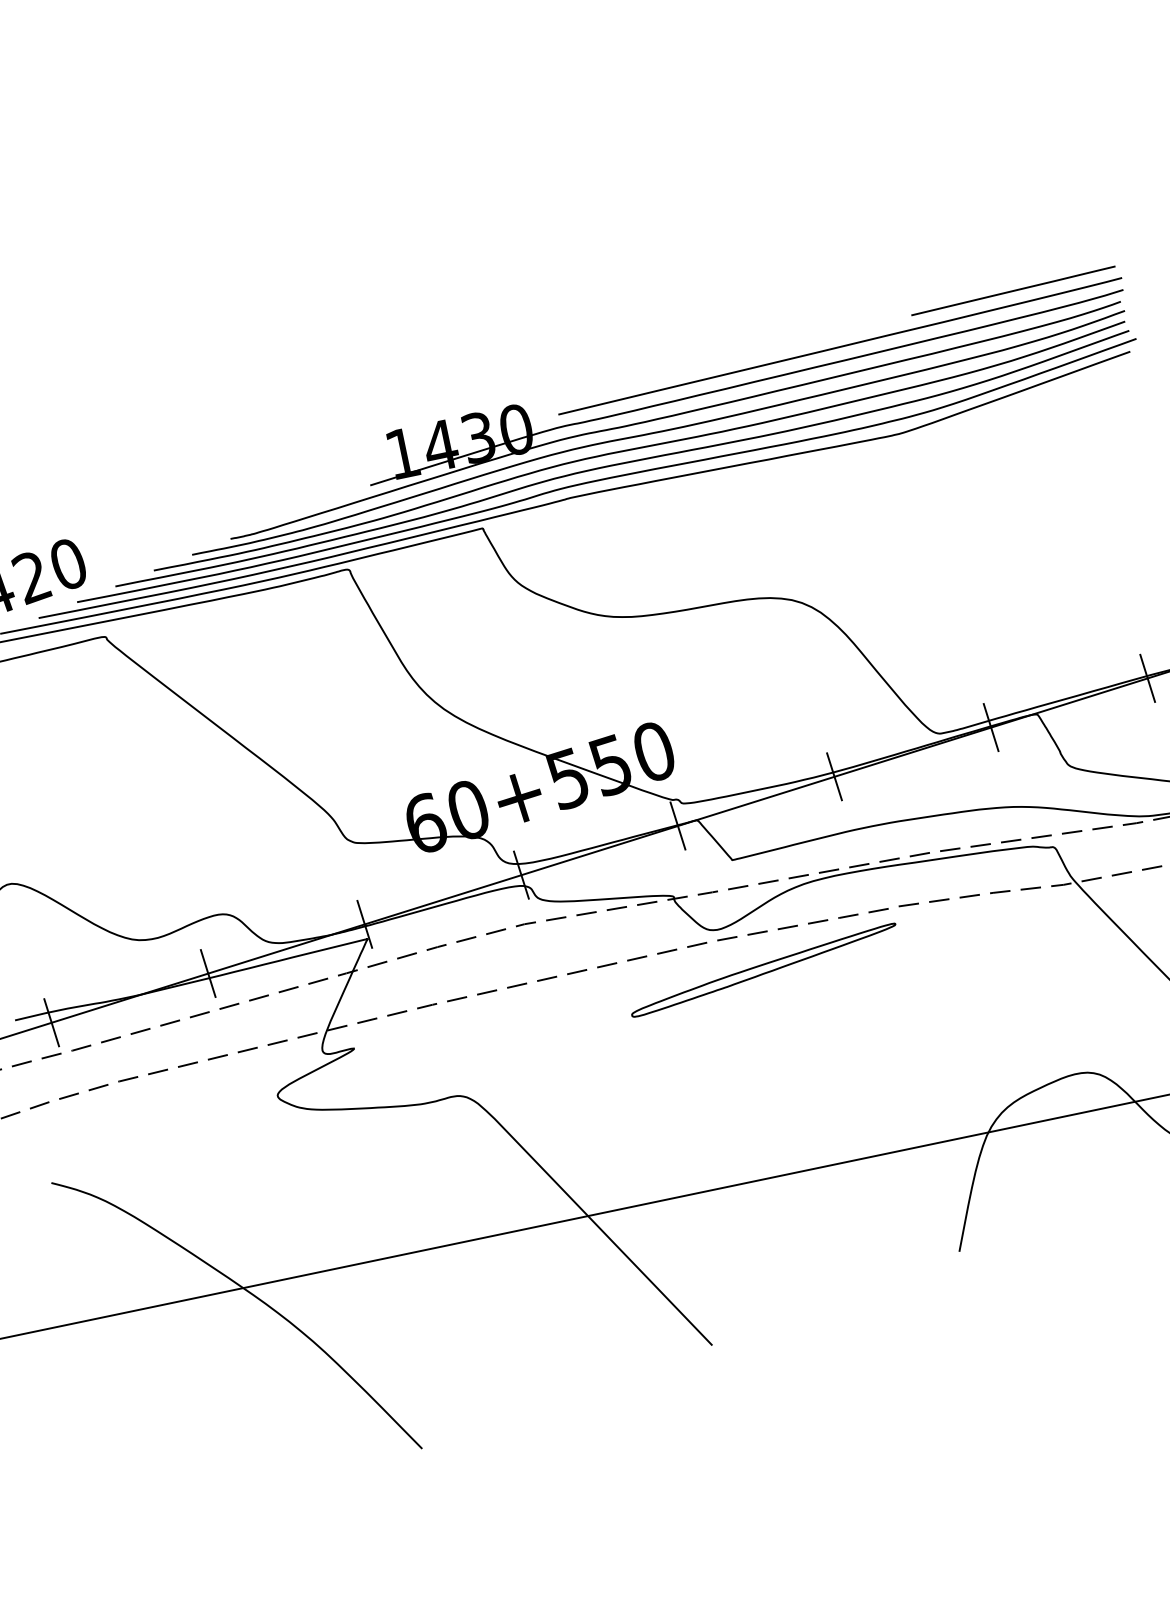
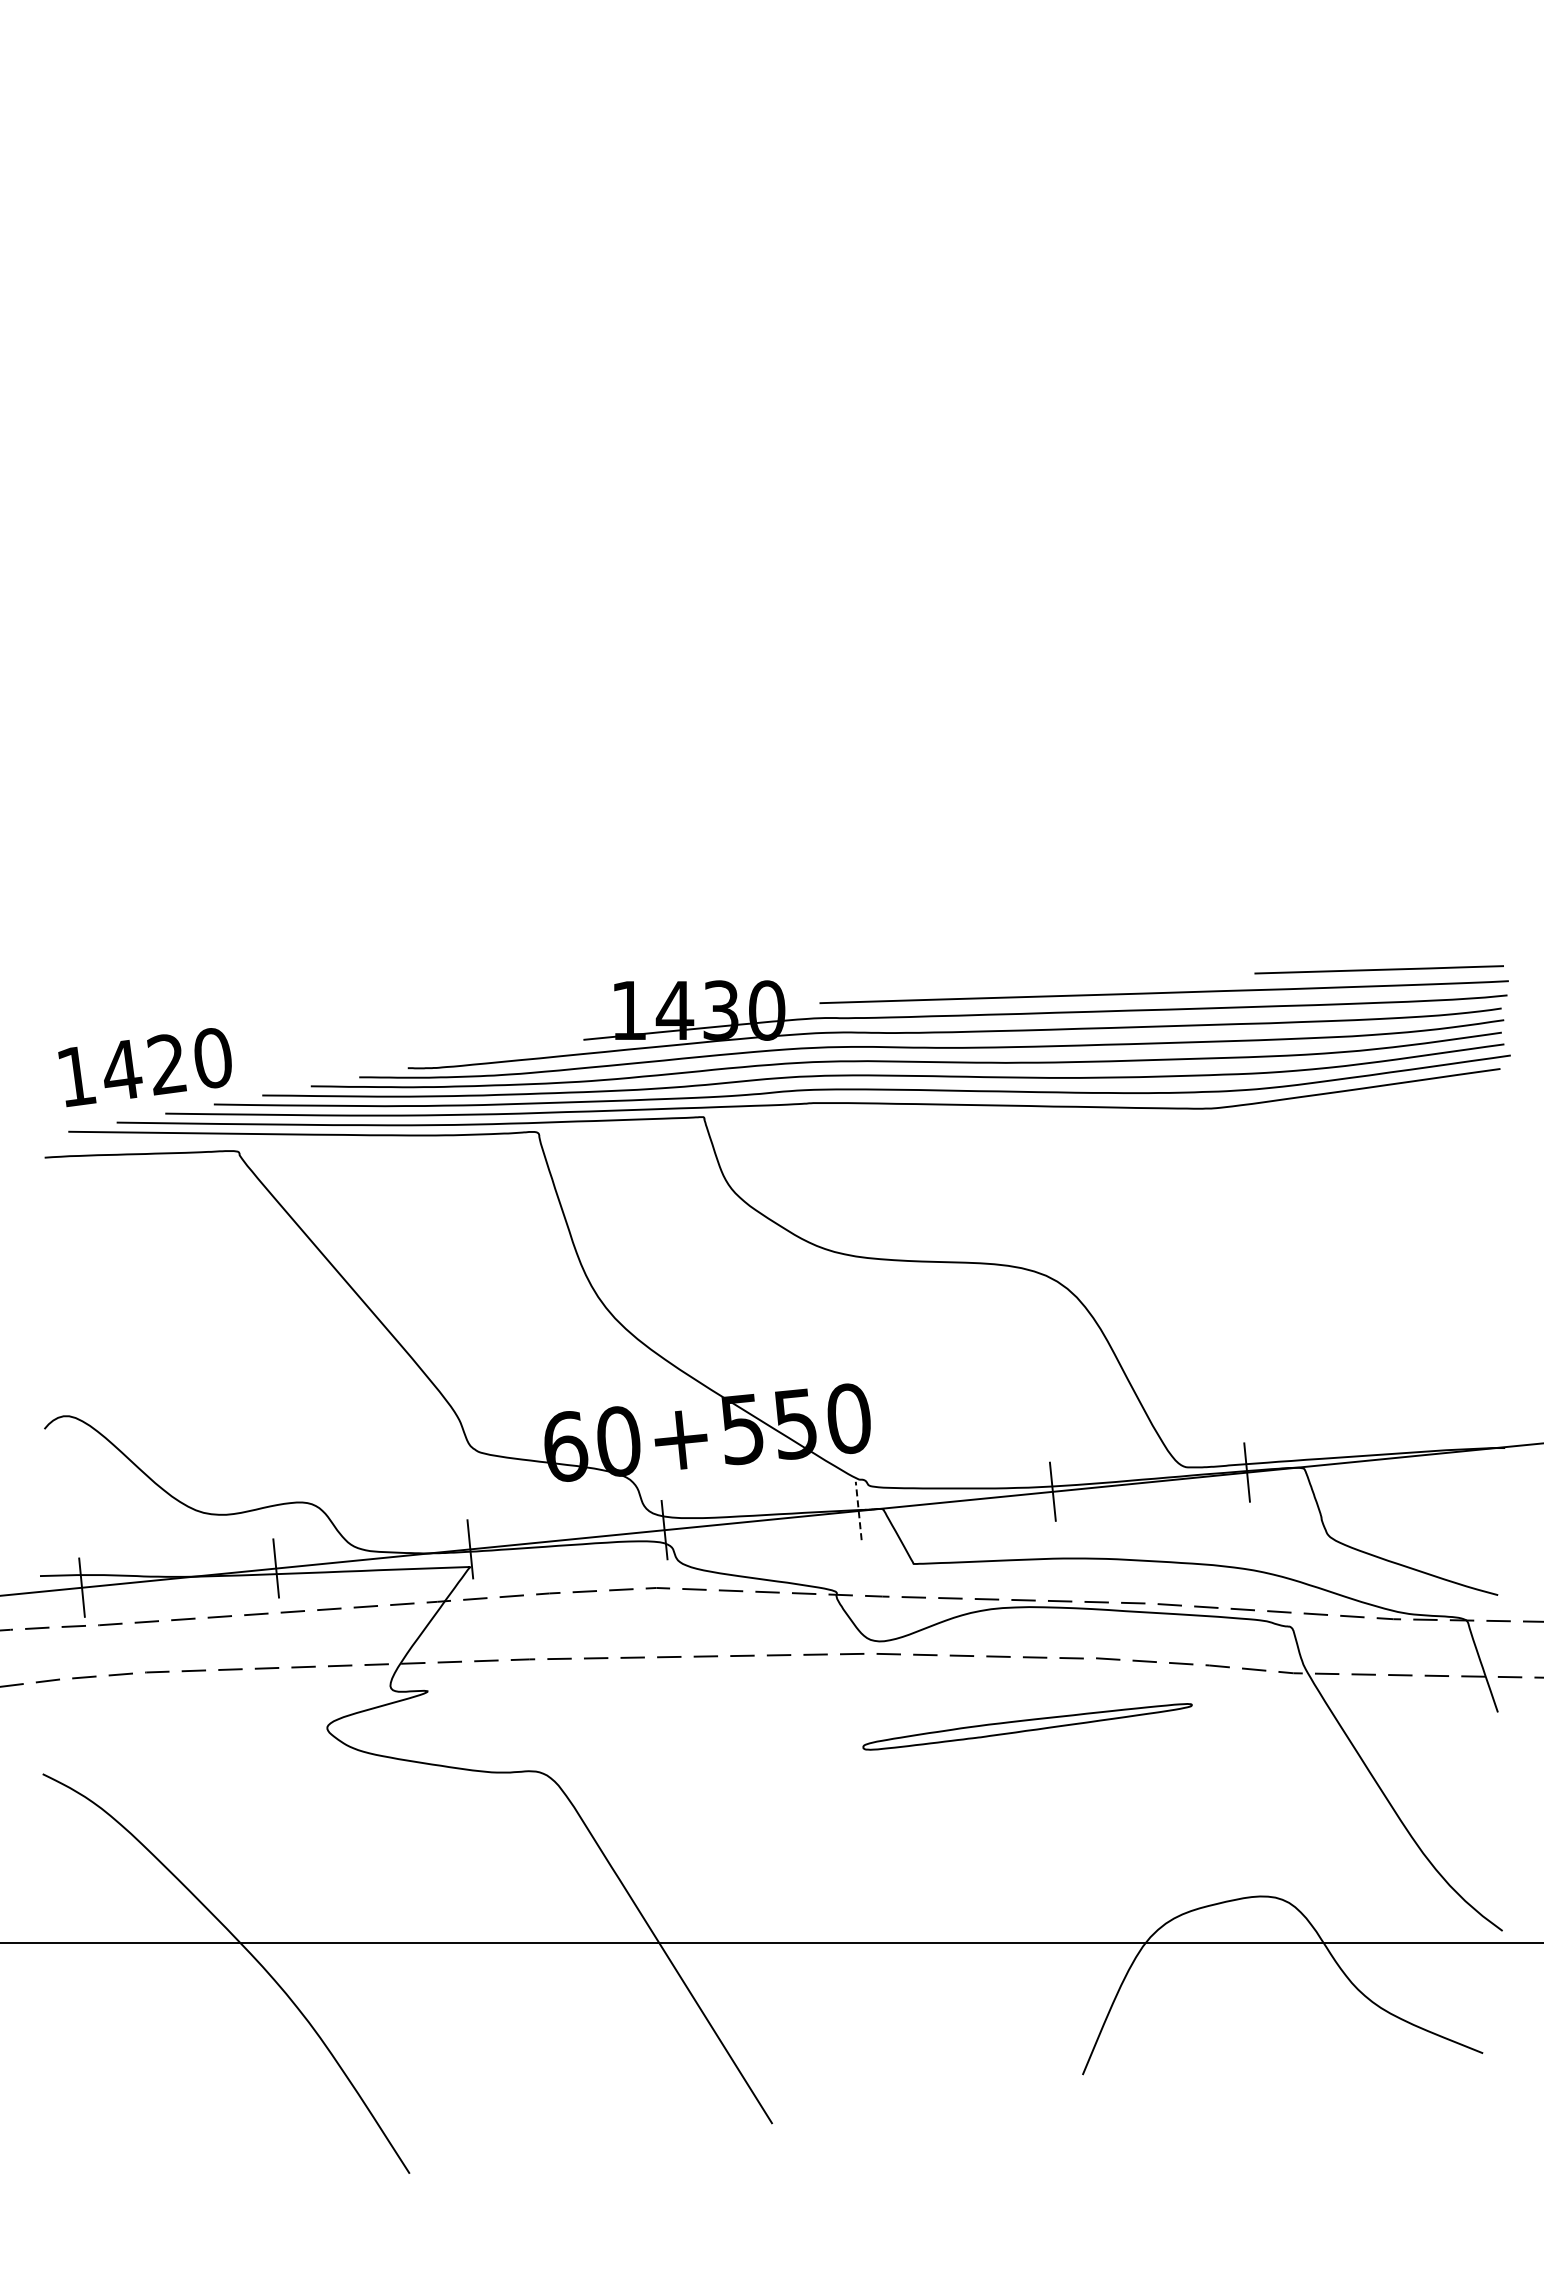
line: (1147, 678) -> (1441, 1453), removed
line: (677, 825) -> (858, 1510), solid -> dashed
part: (763, 970) -> (1027, 1726), moved

